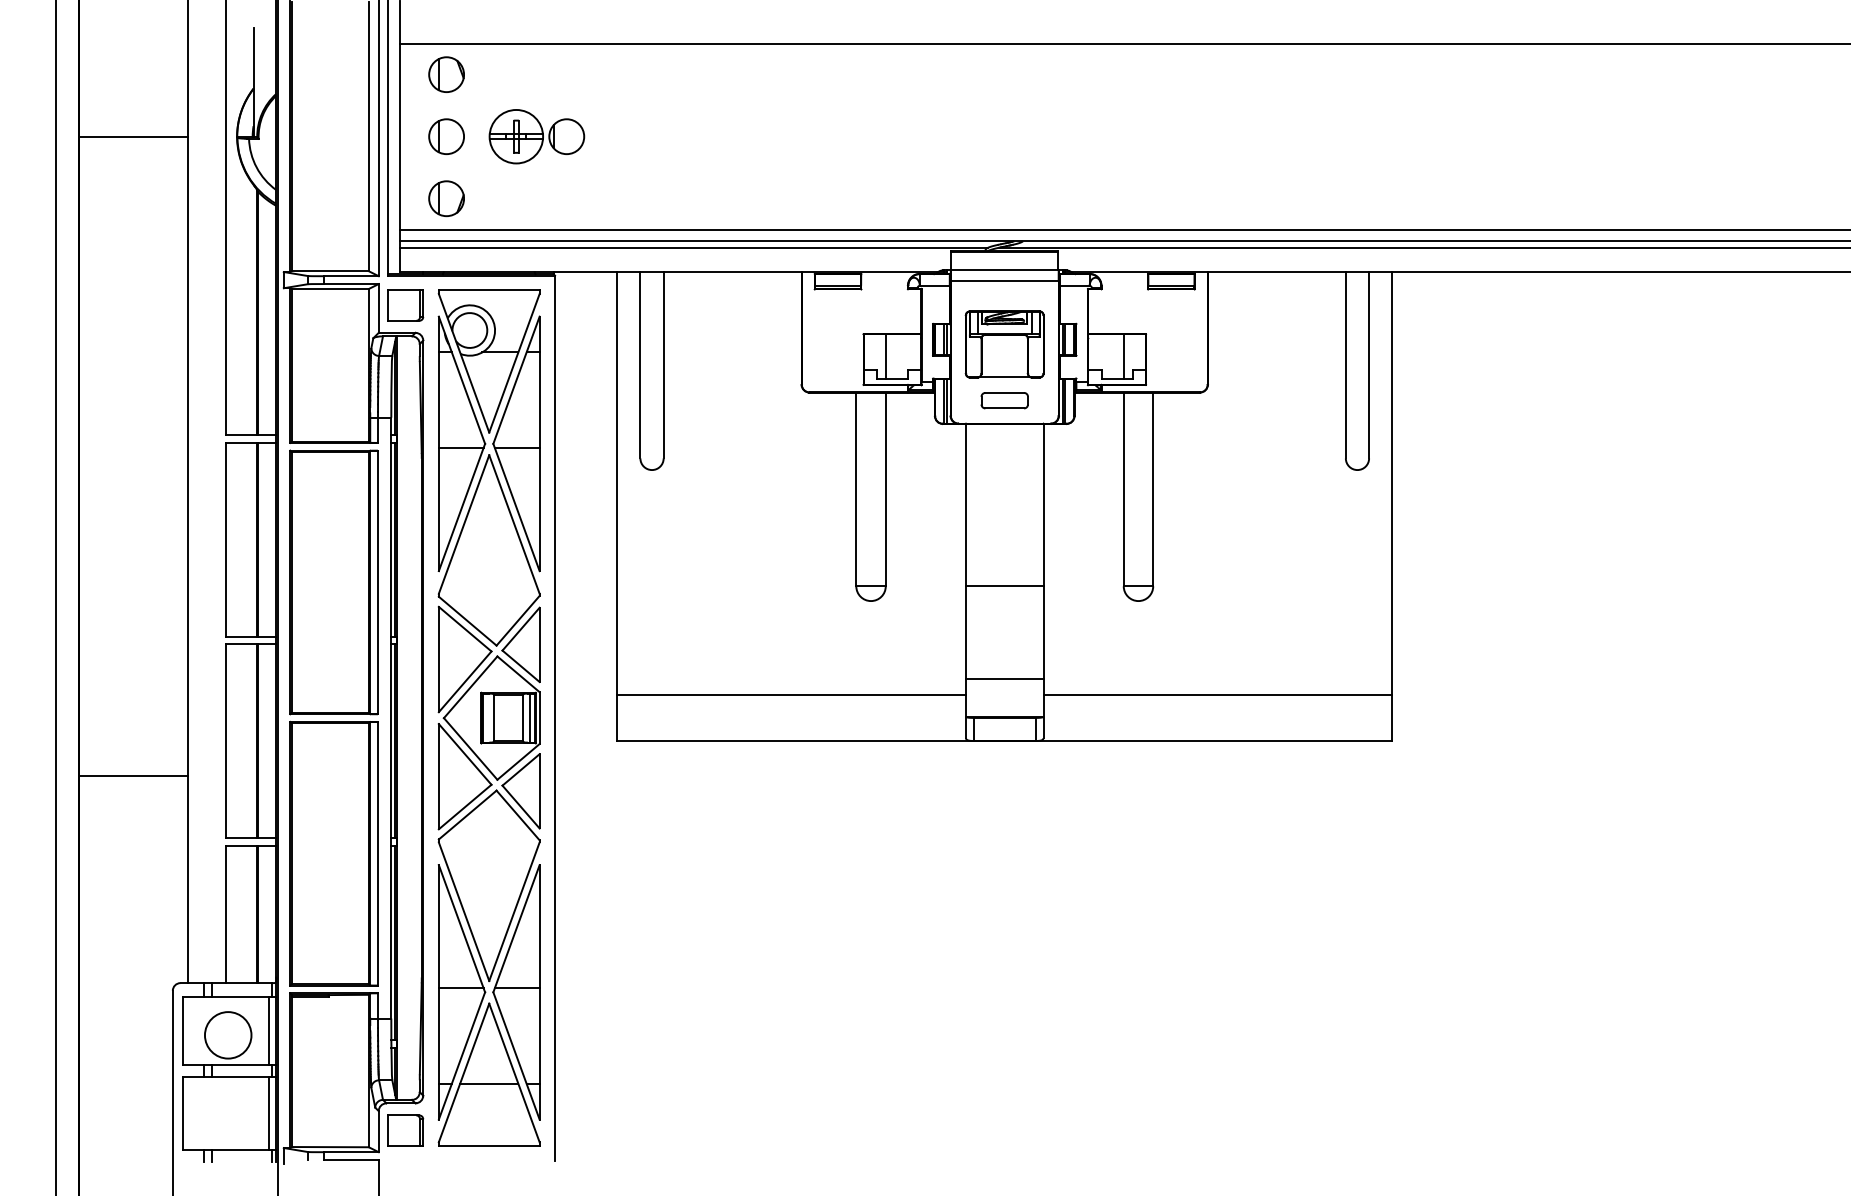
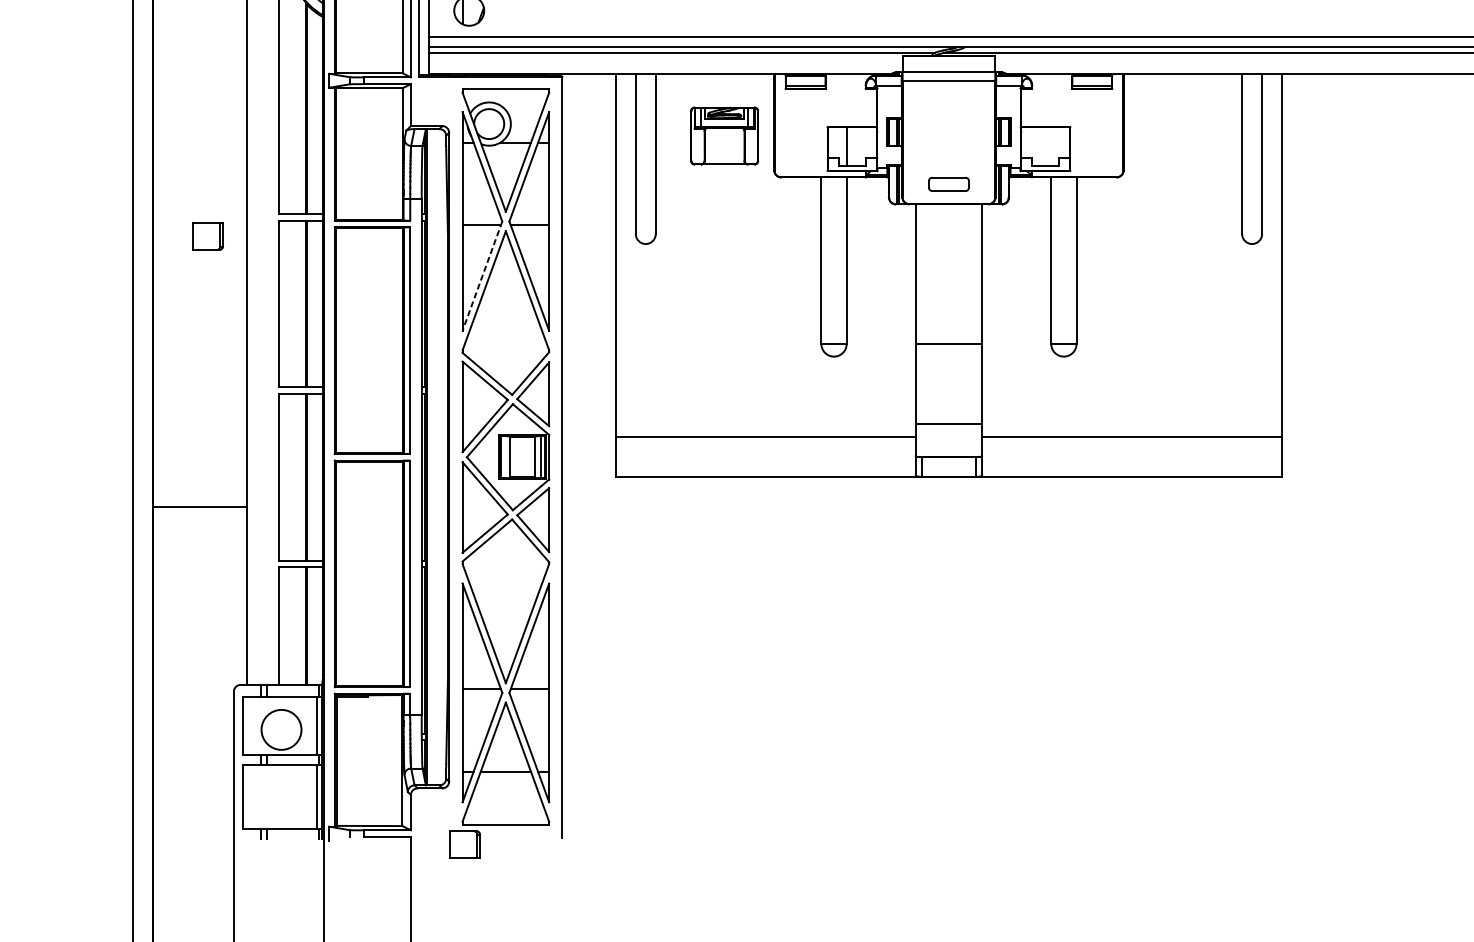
part: (405, 305) -> (207, 236), moved
part: (1004, 344) -> (724, 136), moved
line: (1123, 356) -> (1051, 146), removed
line: (461, 507) -> (482, 276), solid -> dashed
part: (405, 1130) -> (464, 844), moved

